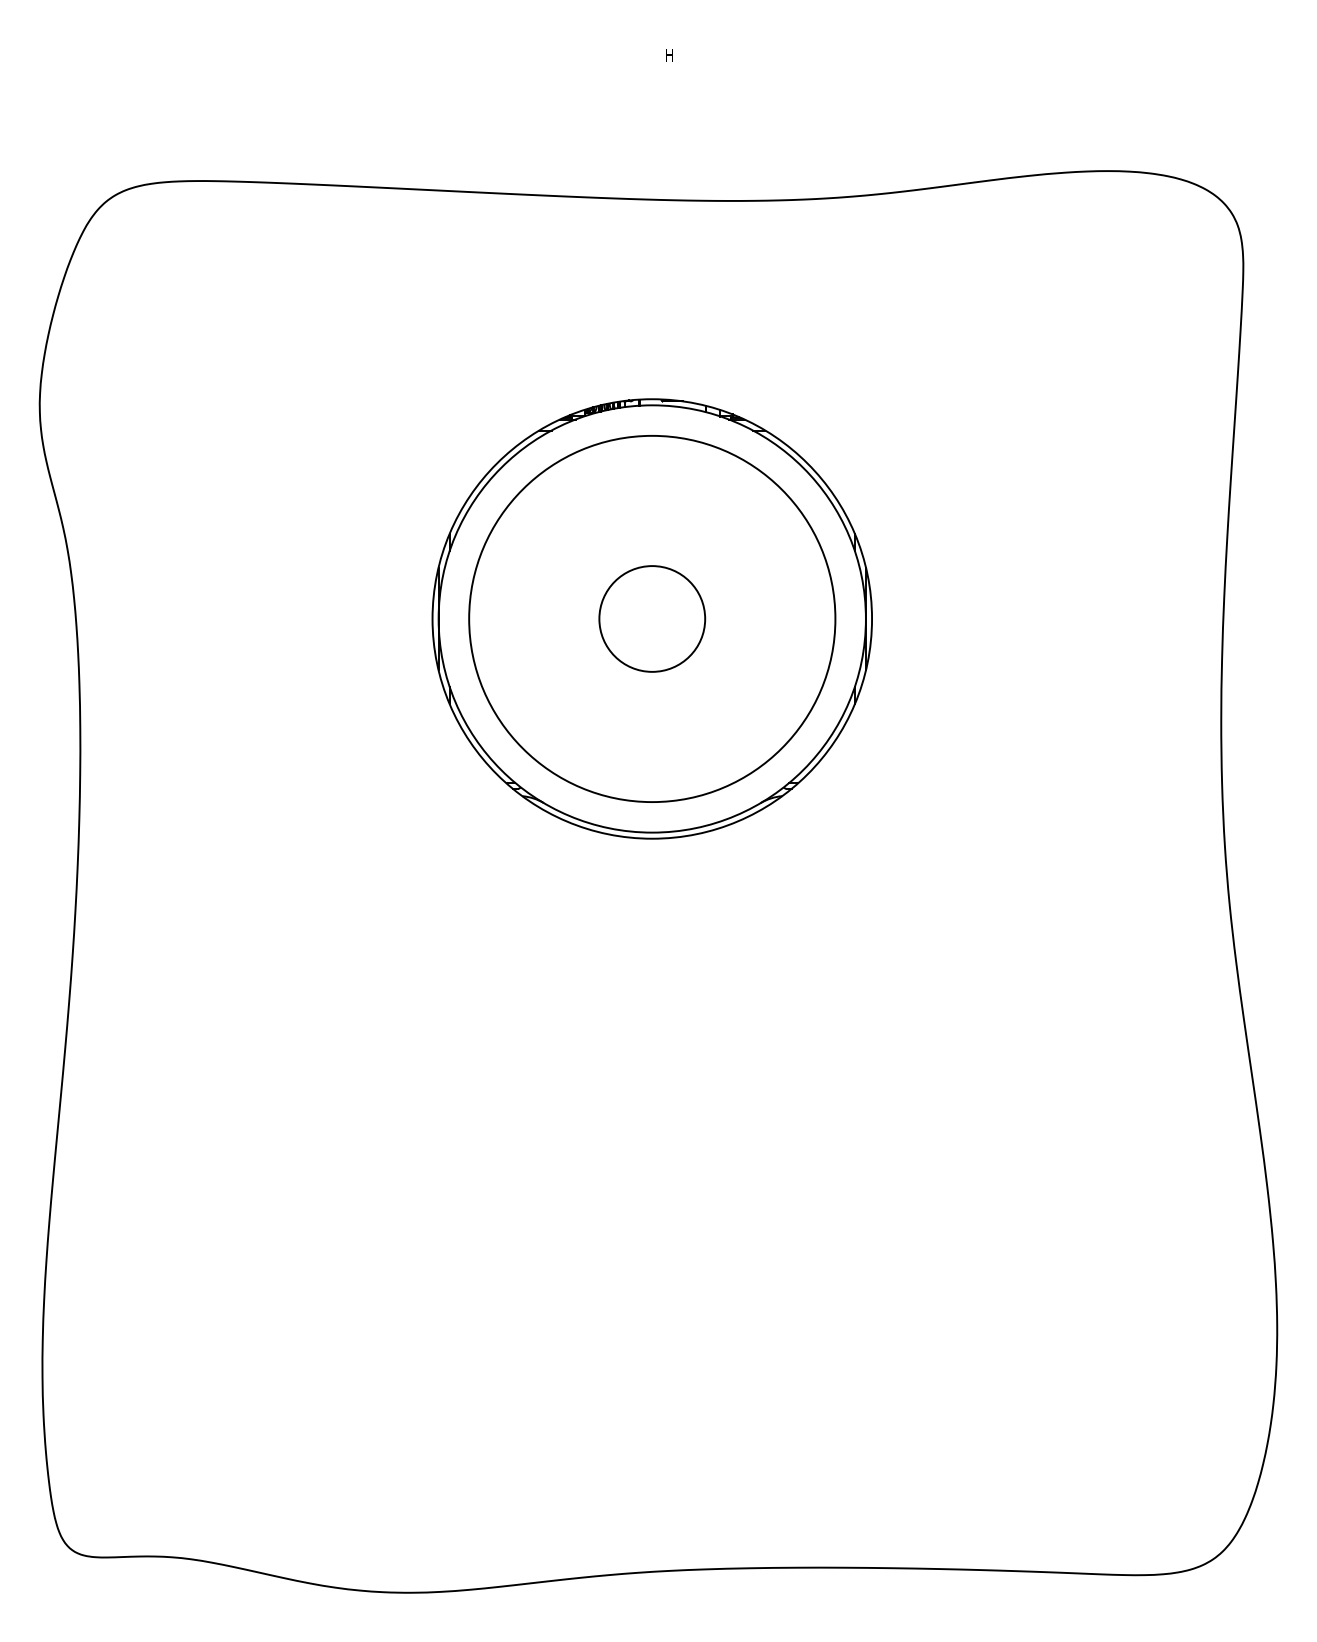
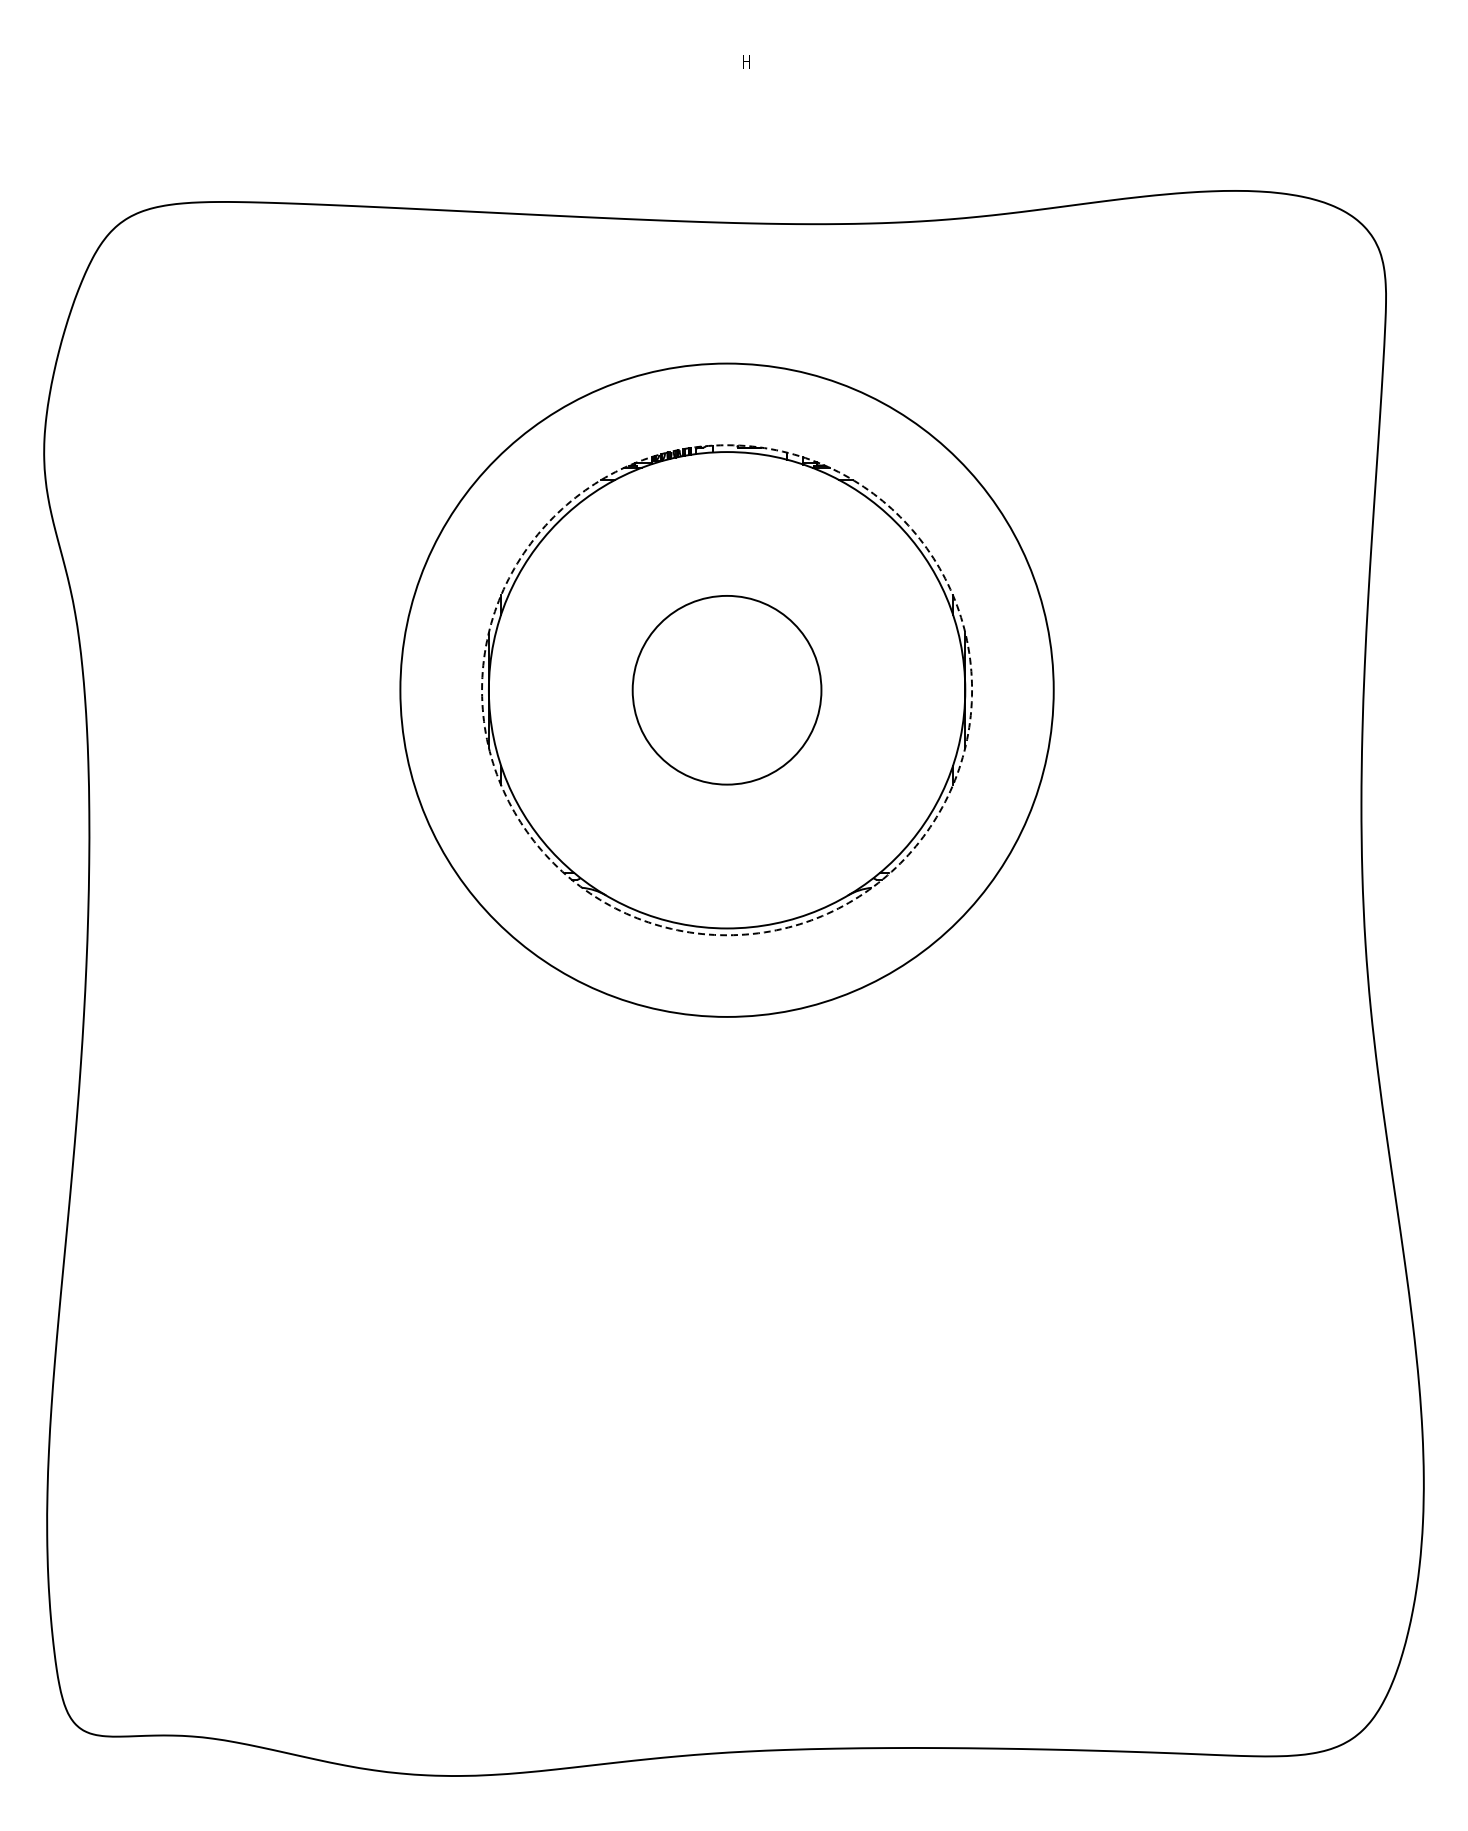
circle: (651, 619) -> (726, 690), size x1.6
circle: (652, 619) -> (727, 690), size x1.6
circle: (652, 619) -> (727, 690), solid -> dashed

